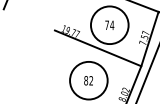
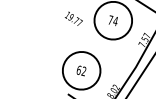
line: (97, 48) -> (96, 40), removed
text: (86, 80) -> (79, 70), 82 -> 62

